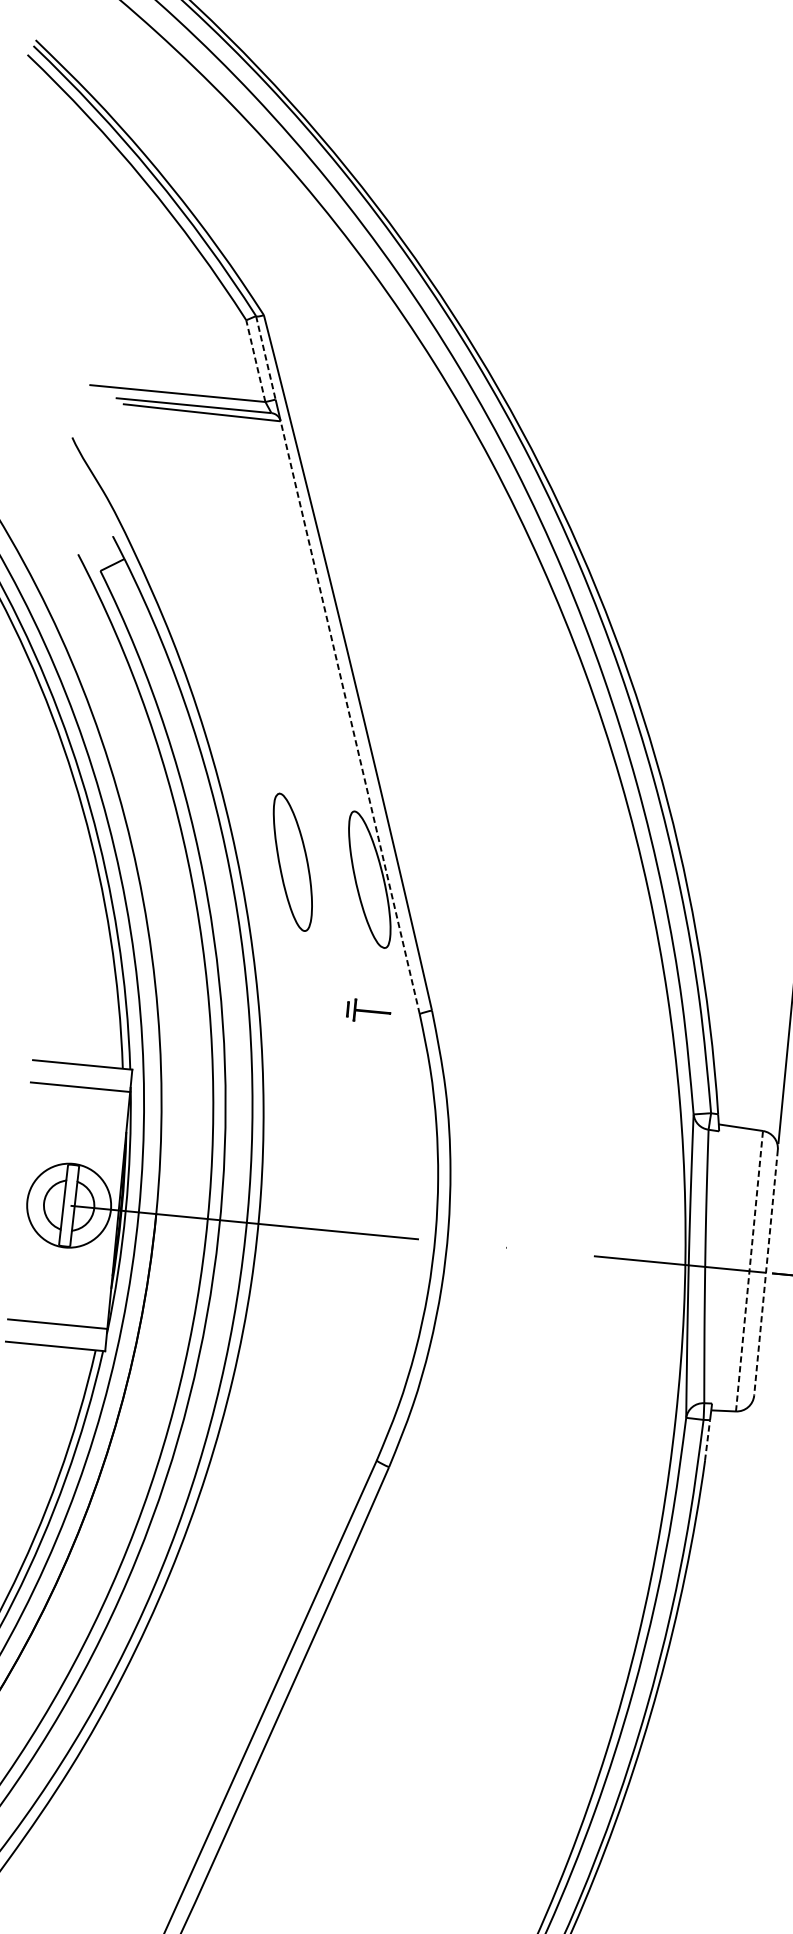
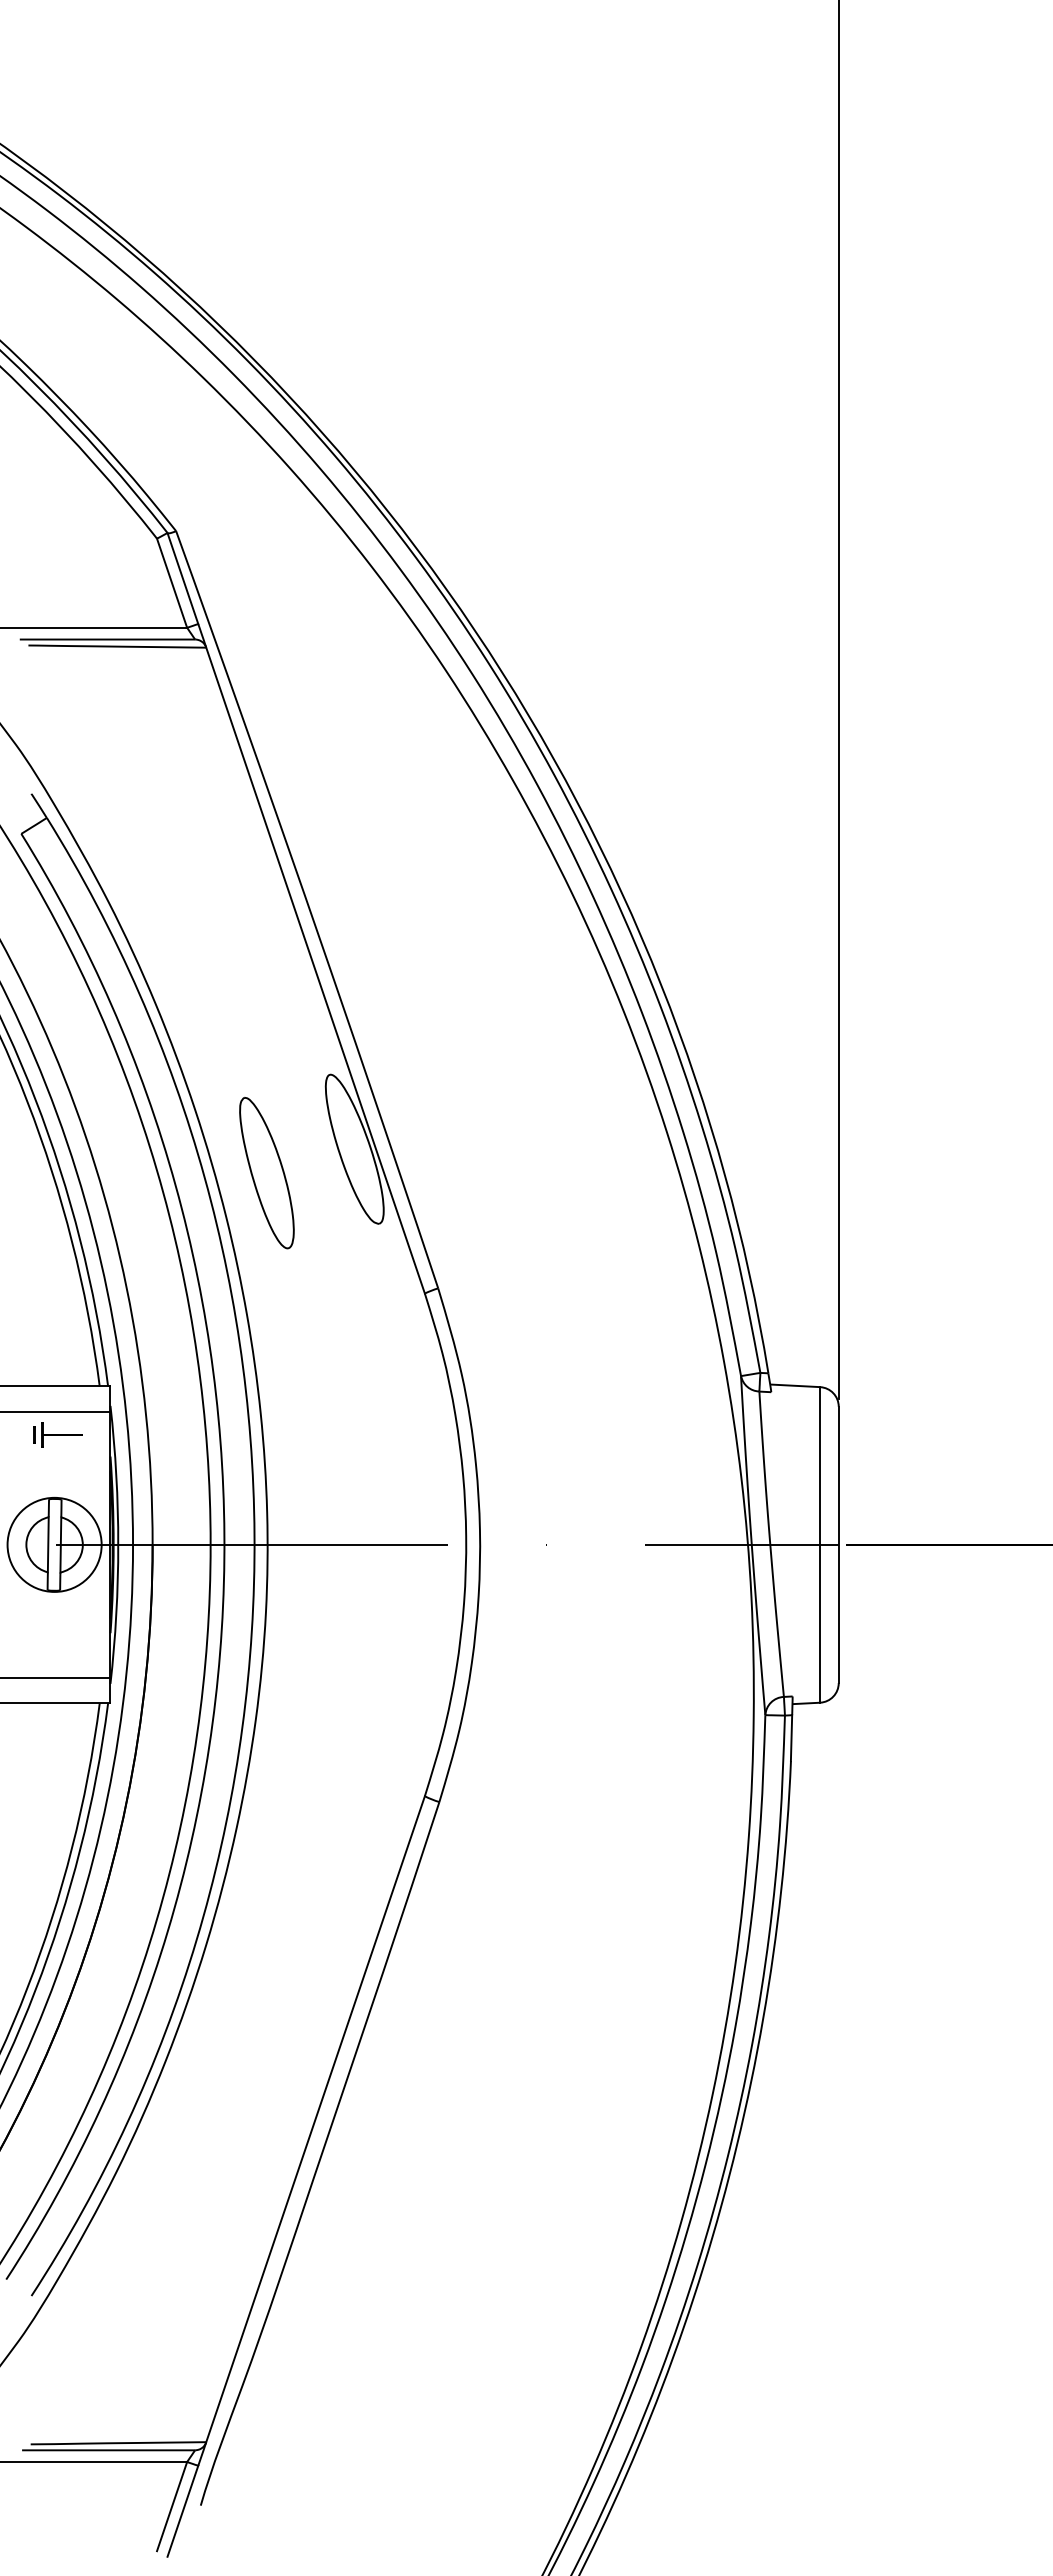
line: (266, 358) -> (183, 579), dashed -> solid
line: (255, 360) -> (171, 582), dashed -> solid
line: (350, 717) -> (315, 970), dashed -> solid
part: (292, 862) -> (266, 1173), moved
part: (368, 1010) -> (57, 1434), moved
line: (749, 1270) -> (820, 1544), dashed -> solid
line: (765, 1273) -> (838, 1545), dashed -> solid
line: (707, 1440) -> (791, 1738), dashed -> solid

